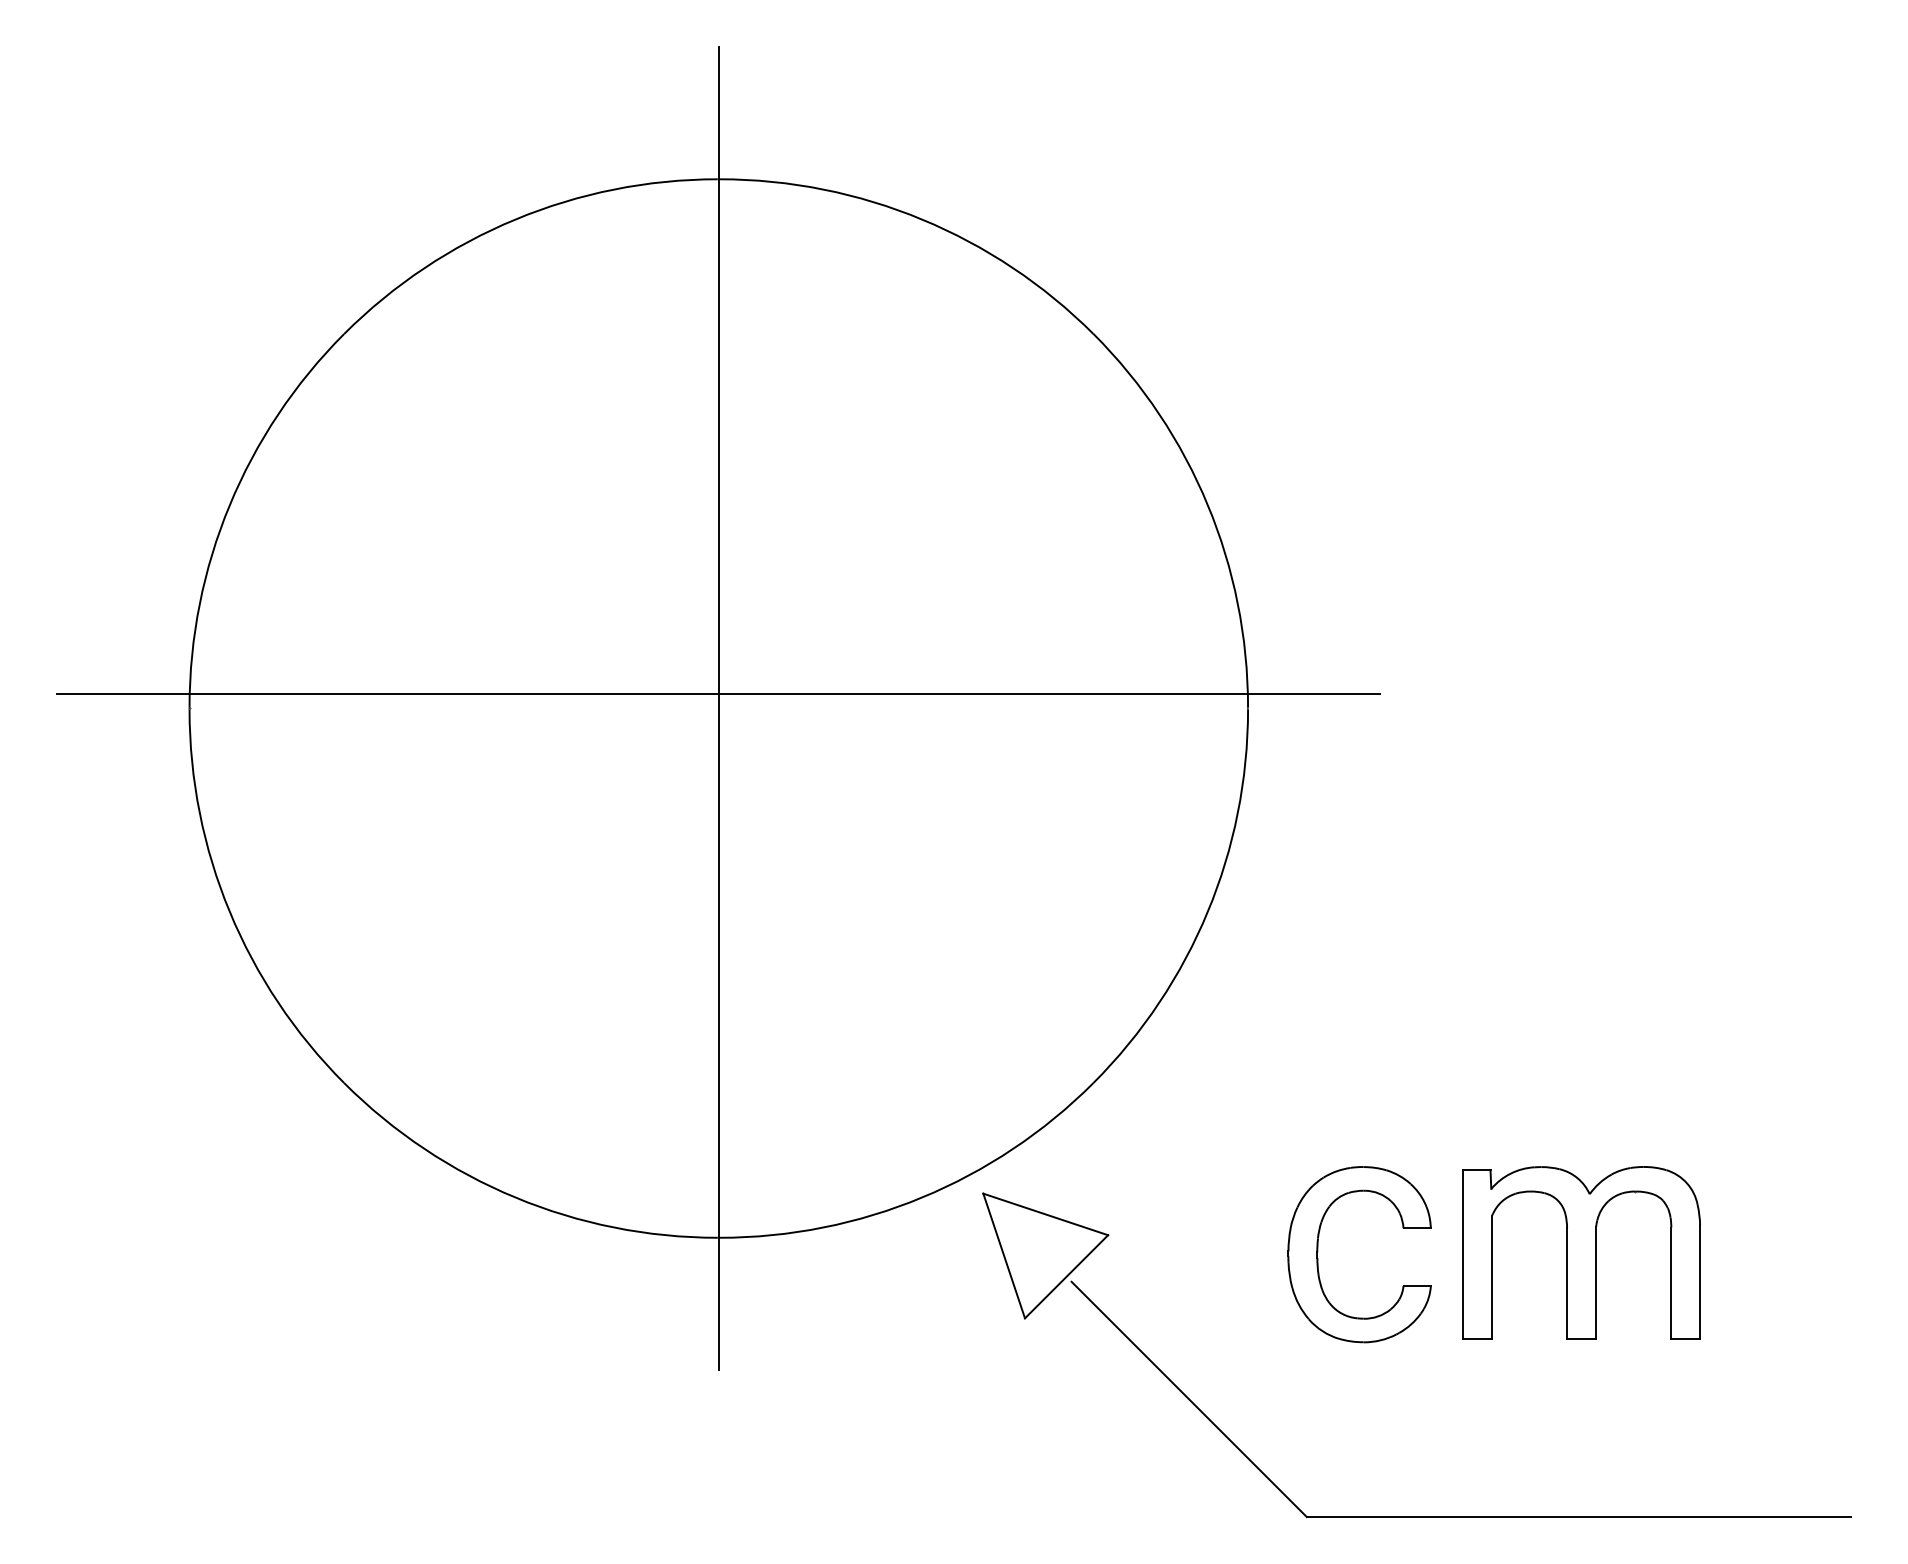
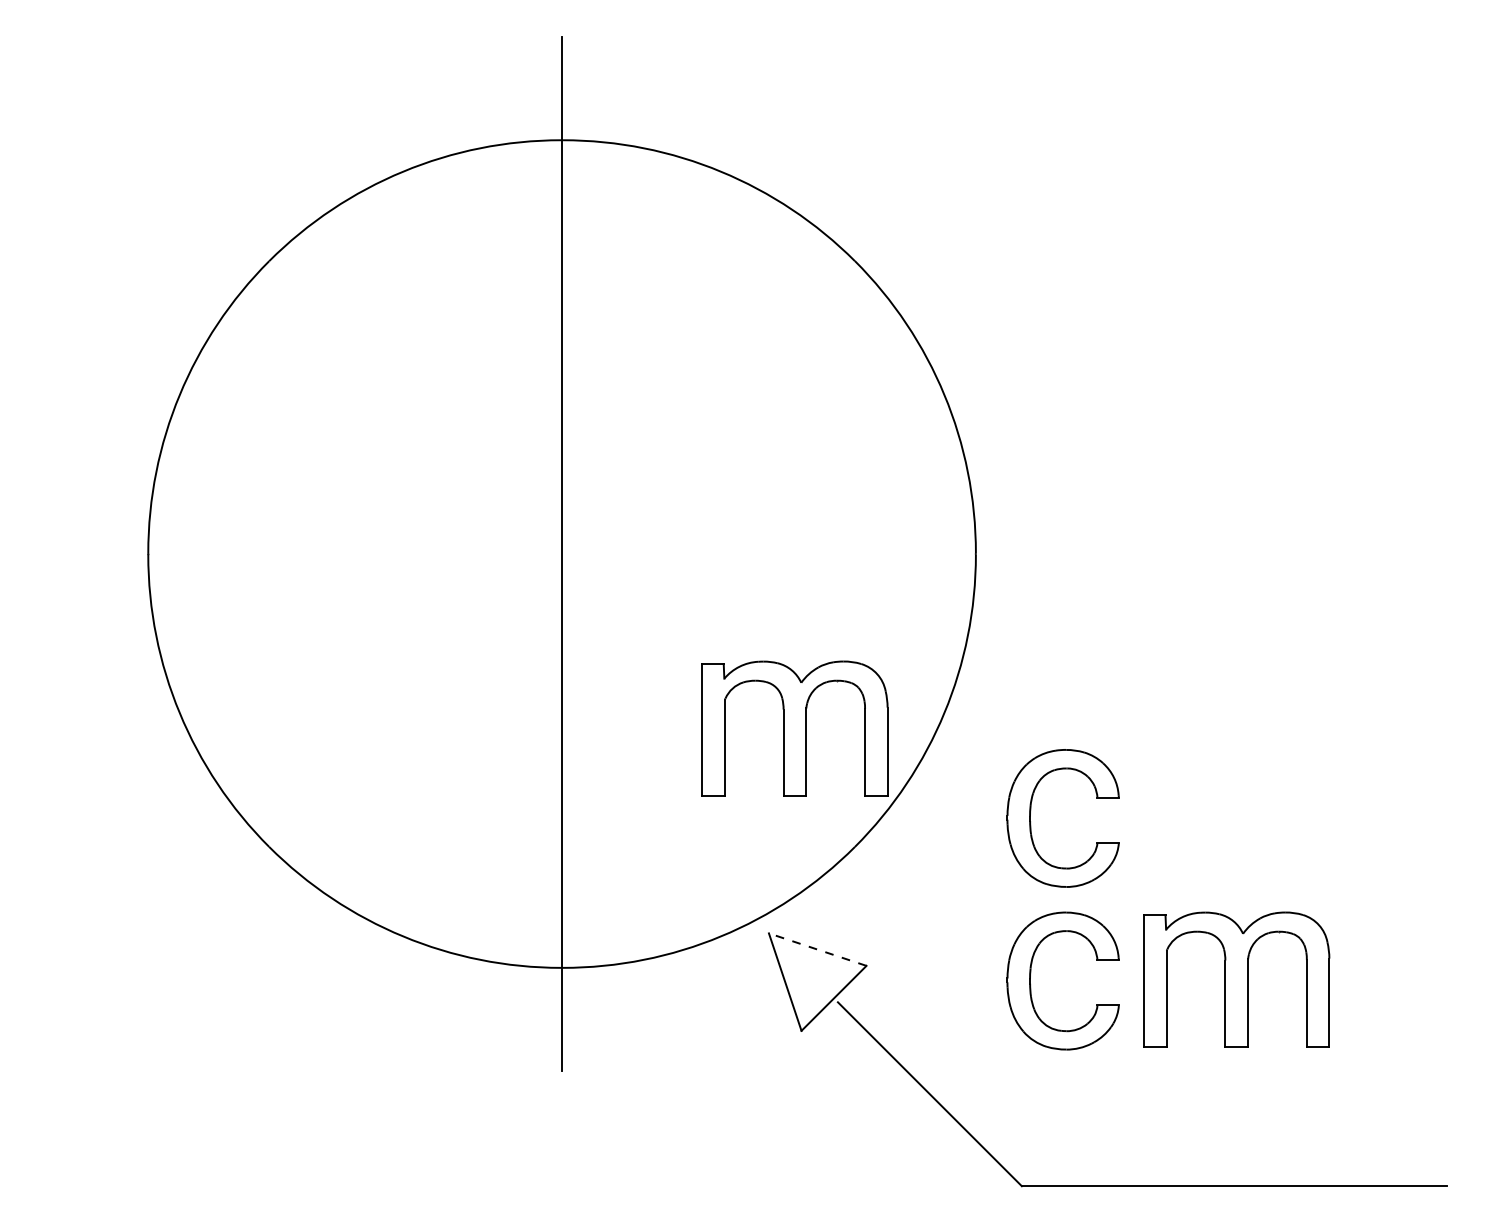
line: (718, 693) -> (561, 542), removed
part: (1016, 931) -> (794, 728), added
part: (1318, 1044) -> (1031, 816), added
line: (1045, 1214) -> (817, 949), solid -> dashed

